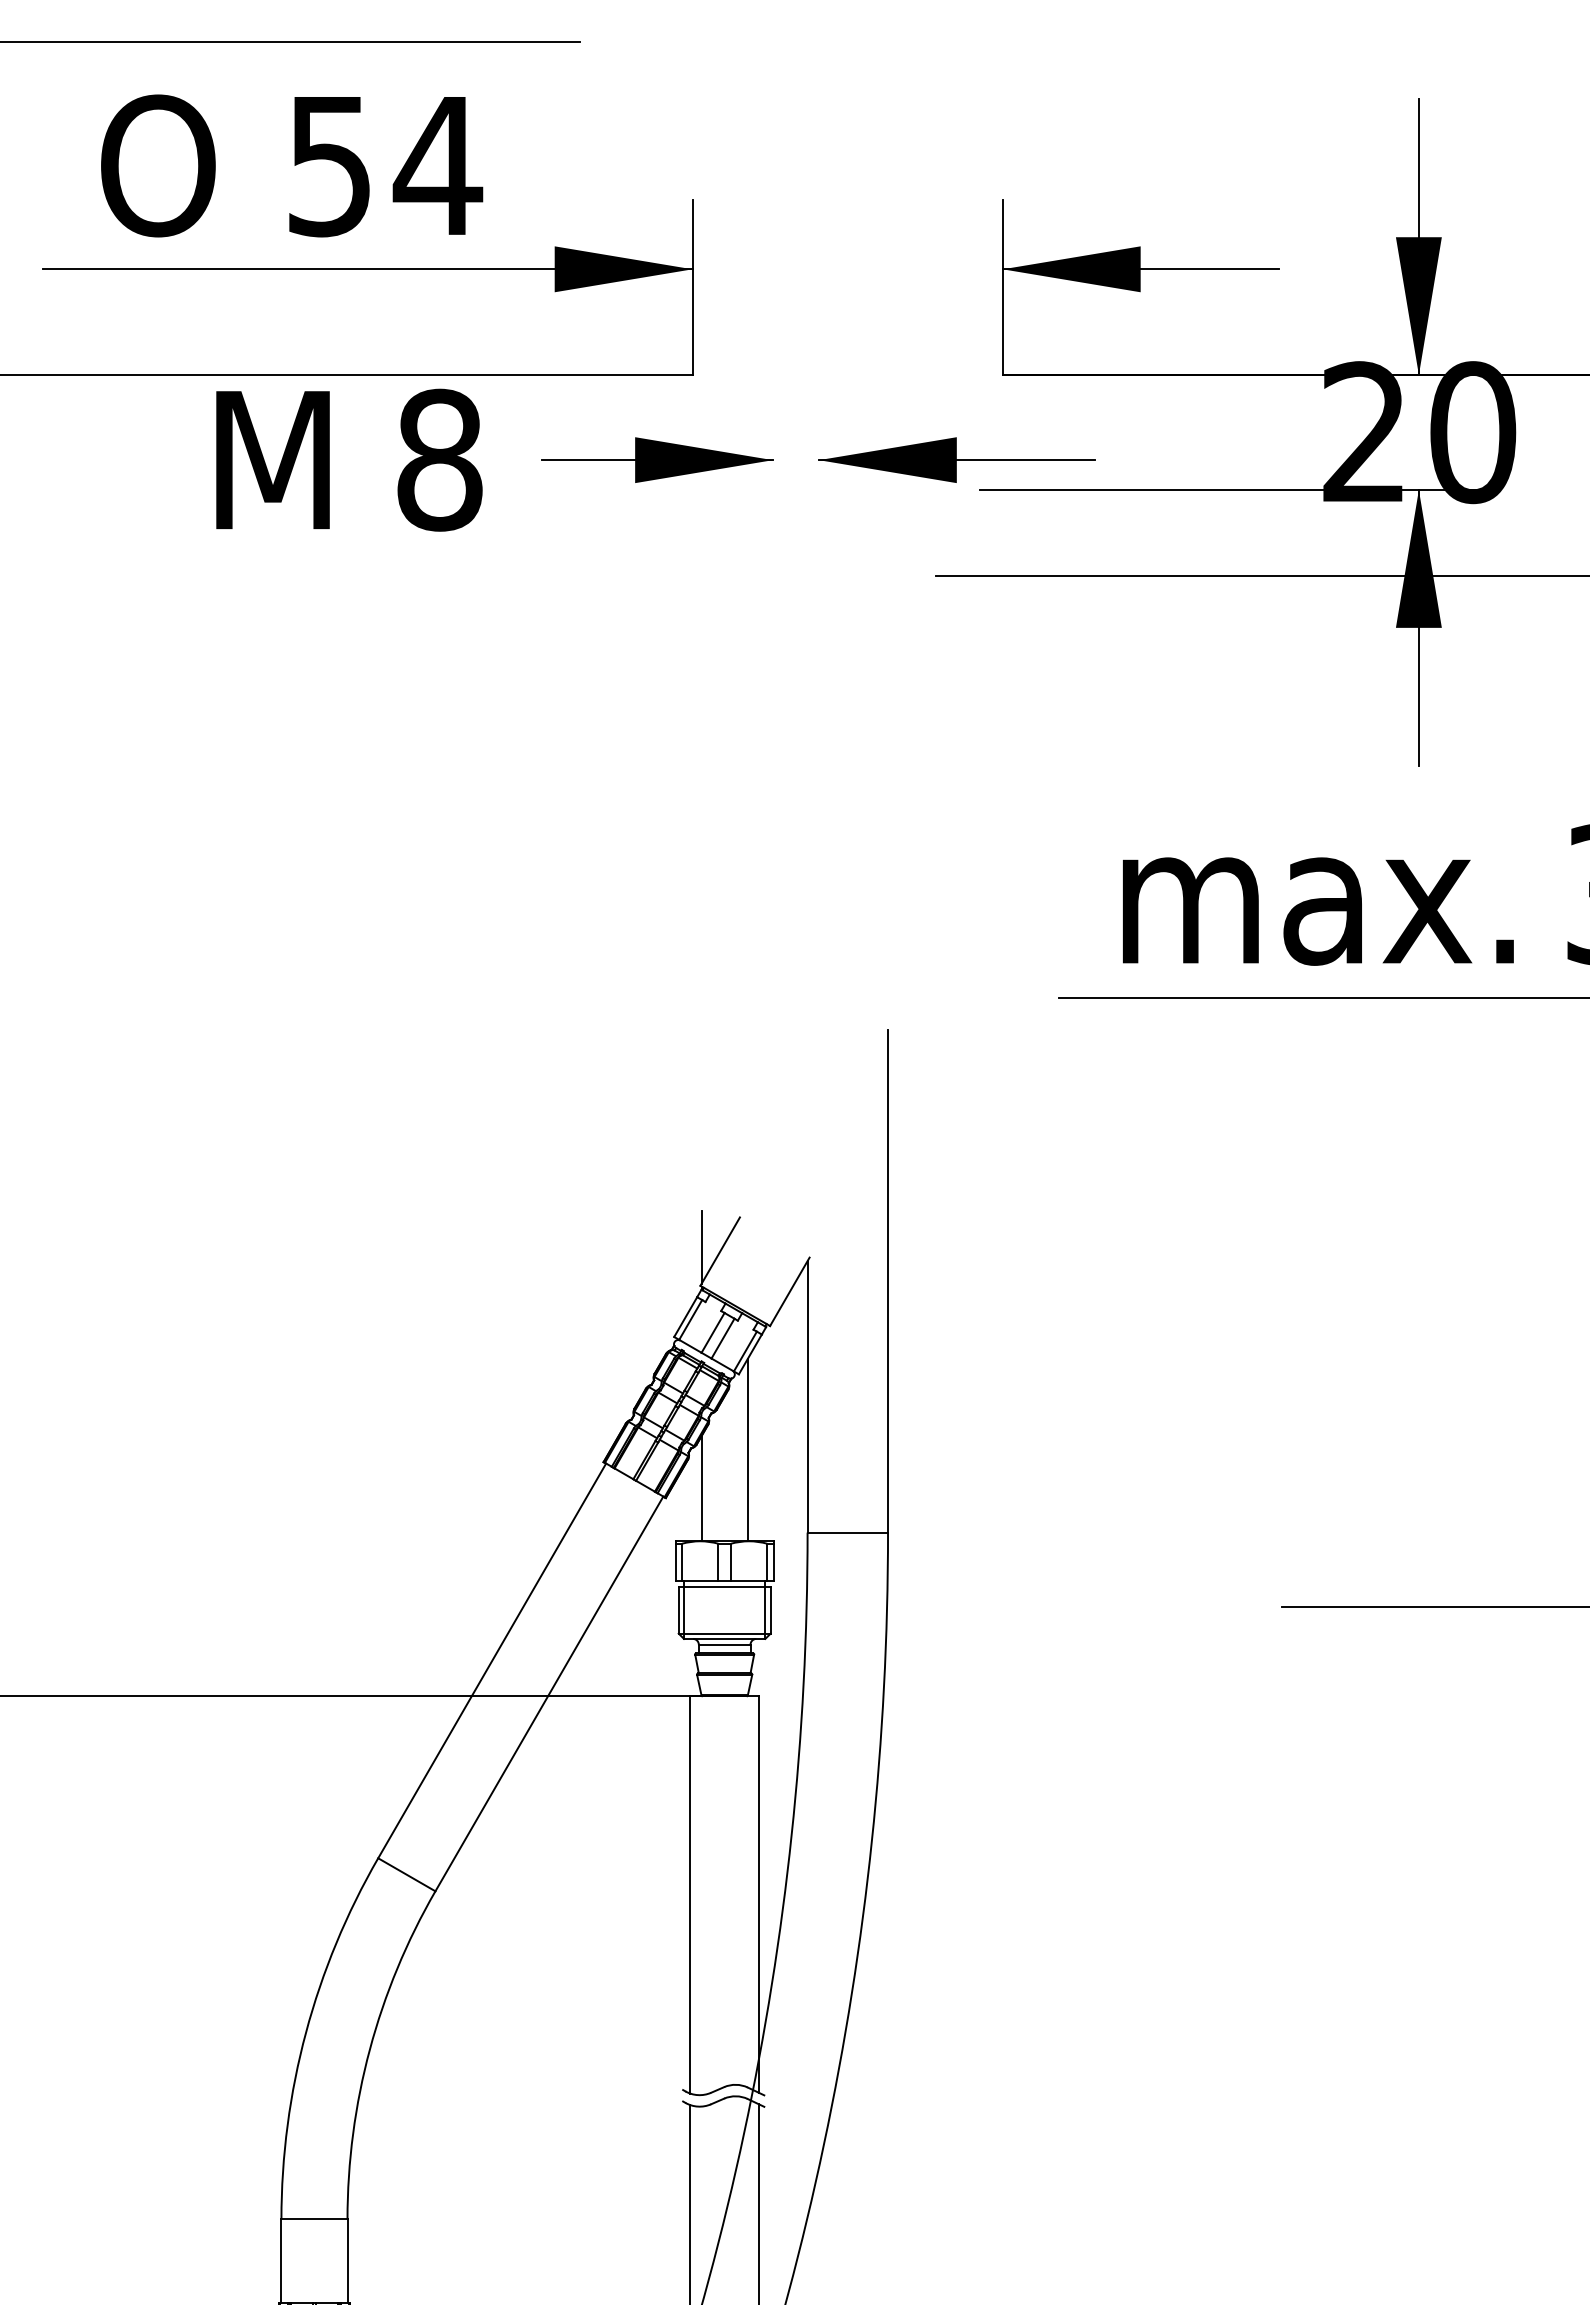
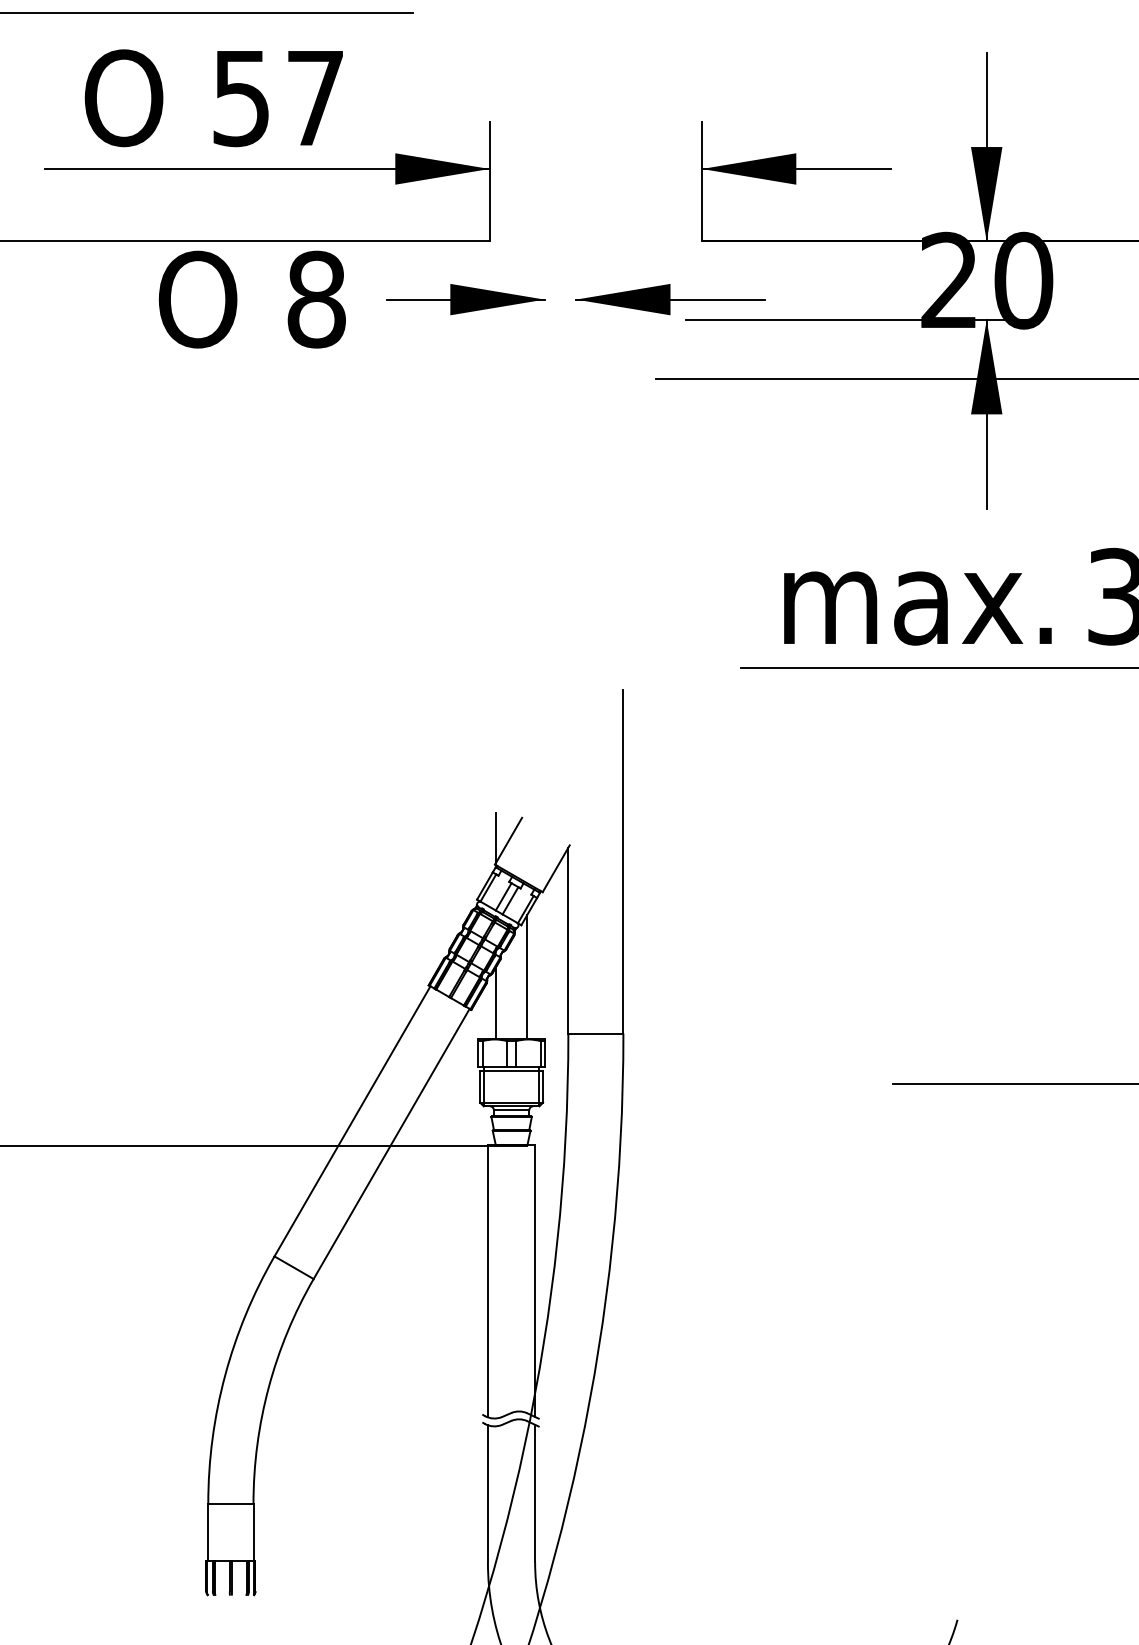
text: (438, 166) -> (315, 98), 54 -> 57
text: (268, 460) -> (199, 299), M -> O

